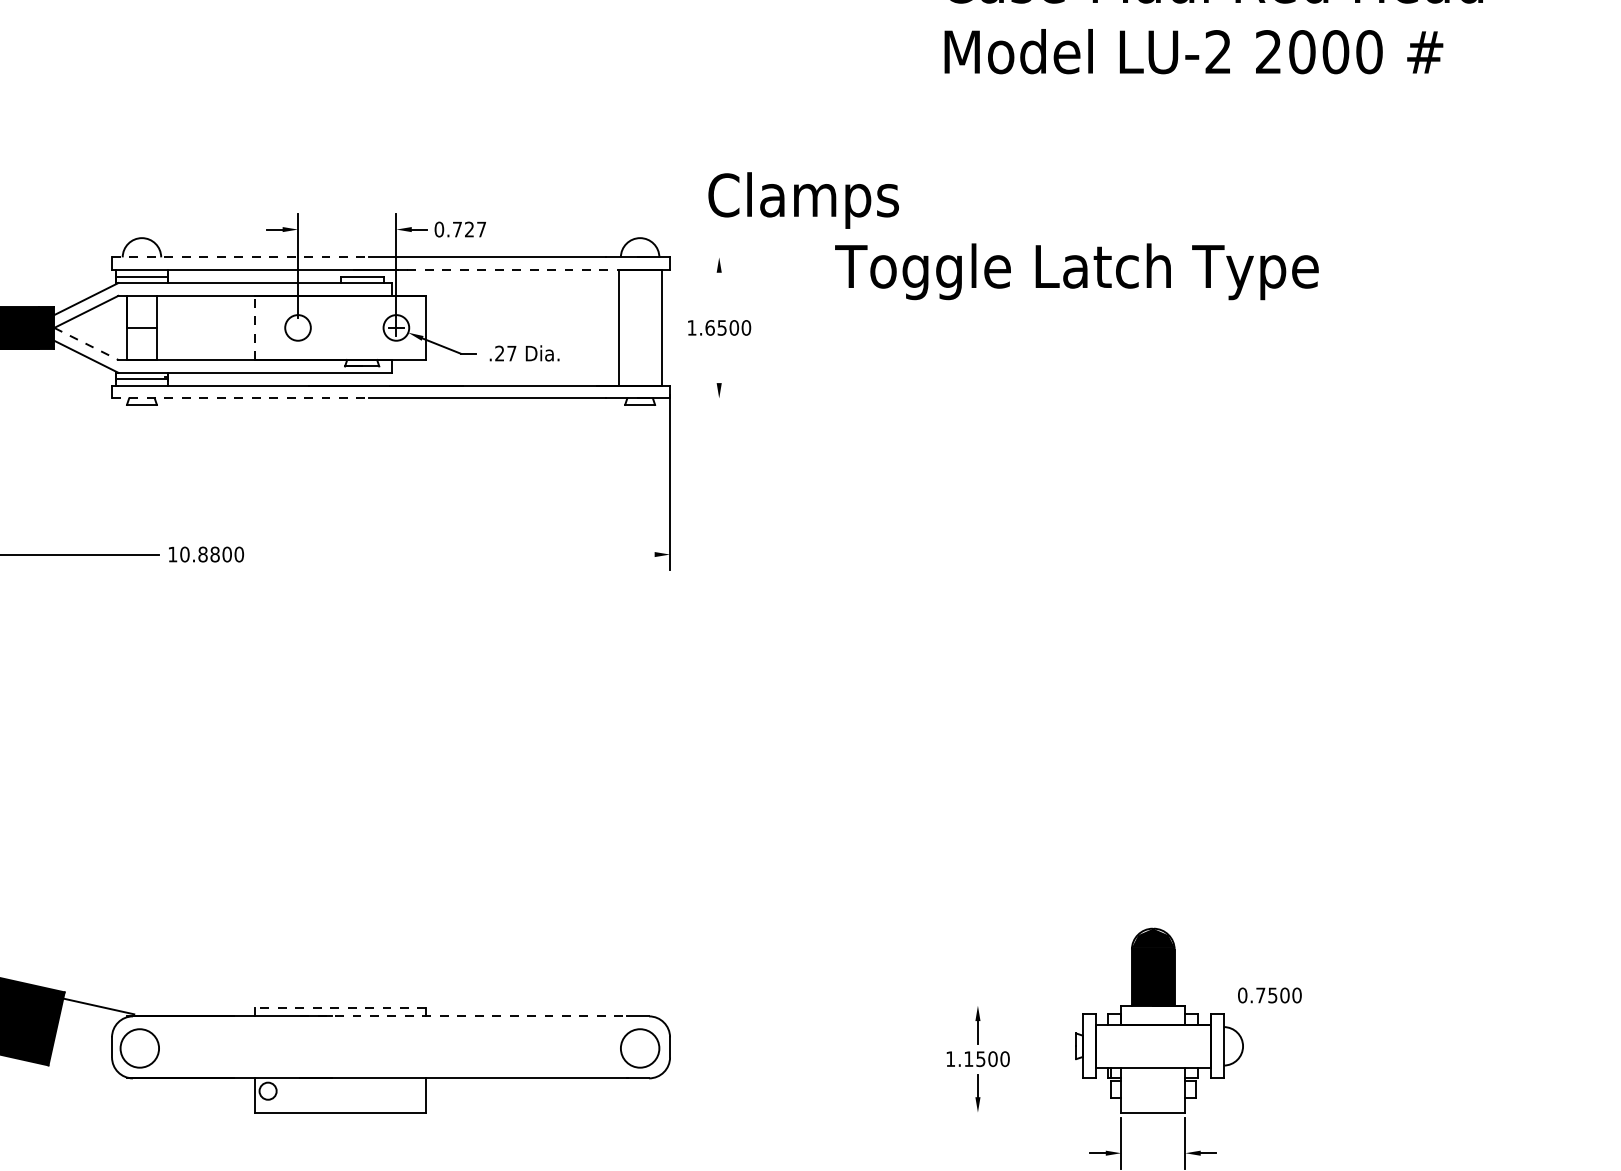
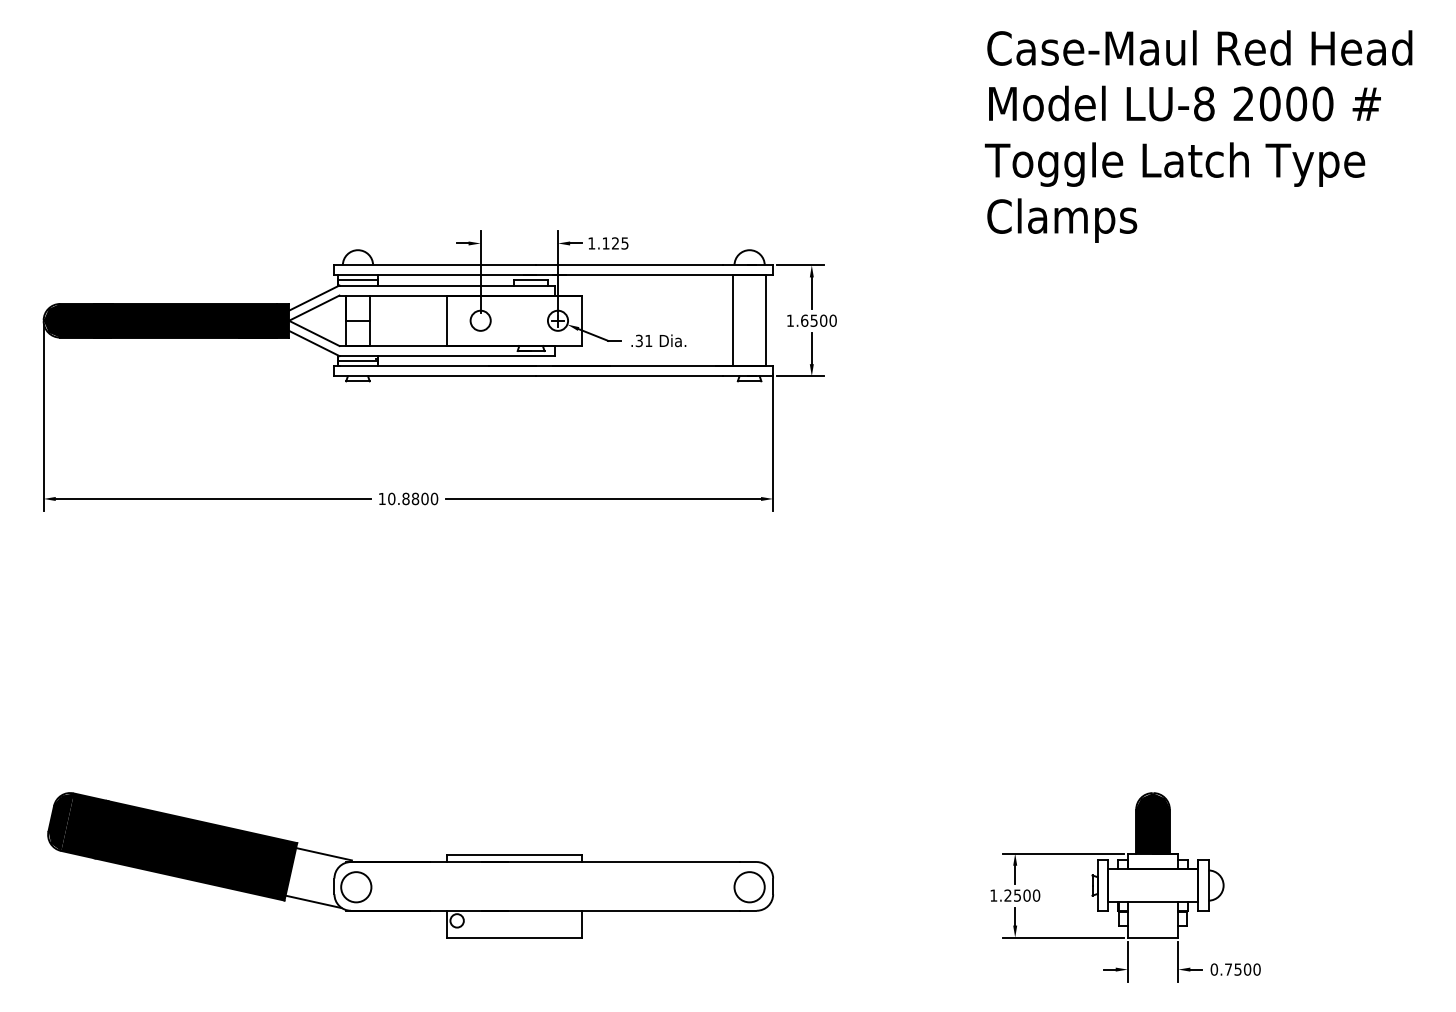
text: (1218, 51) -> (1204, 103), LU-2 -> LU-8
text: (804, 200) -> (1062, 220), moved
text: (460, 229) -> (608, 243), 0.727 -> 1.125
line: (240, 257) -> (435, 265), dashed -> solid
line: (704, 257) -> (800, 265), added
line: (508, 270) -> (646, 275), dashed -> solid
text: (1076, 271) -> (1174, 164), moved
line: (718, 291) -> (811, 292), added
line: (255, 327) -> (447, 320), dashed -> solid
line: (86, 344) -> (314, 333), dashed -> solid
text: (505, 354) -> (643, 341), .27 -> .31
line: (718, 363) -> (811, 348), added
line: (240, 398) -> (435, 376), dashed -> solid
line: (704, 398) -> (800, 376), added
line: (454, 553) -> (603, 498), added
text: (1269, 995) -> (1235, 969), moved
line: (1039, 1005) -> (1063, 853), added
line: (339, 1008) -> (513, 855), dashed -> solid
line: (464, 1016) -> (611, 862), dashed -> solid
text: (968, 1058) -> (1007, 895), 1.1500 -> 1.2500
line: (85, 1066) -> (313, 901), added
line: (1039, 1112) -> (1063, 937), added

